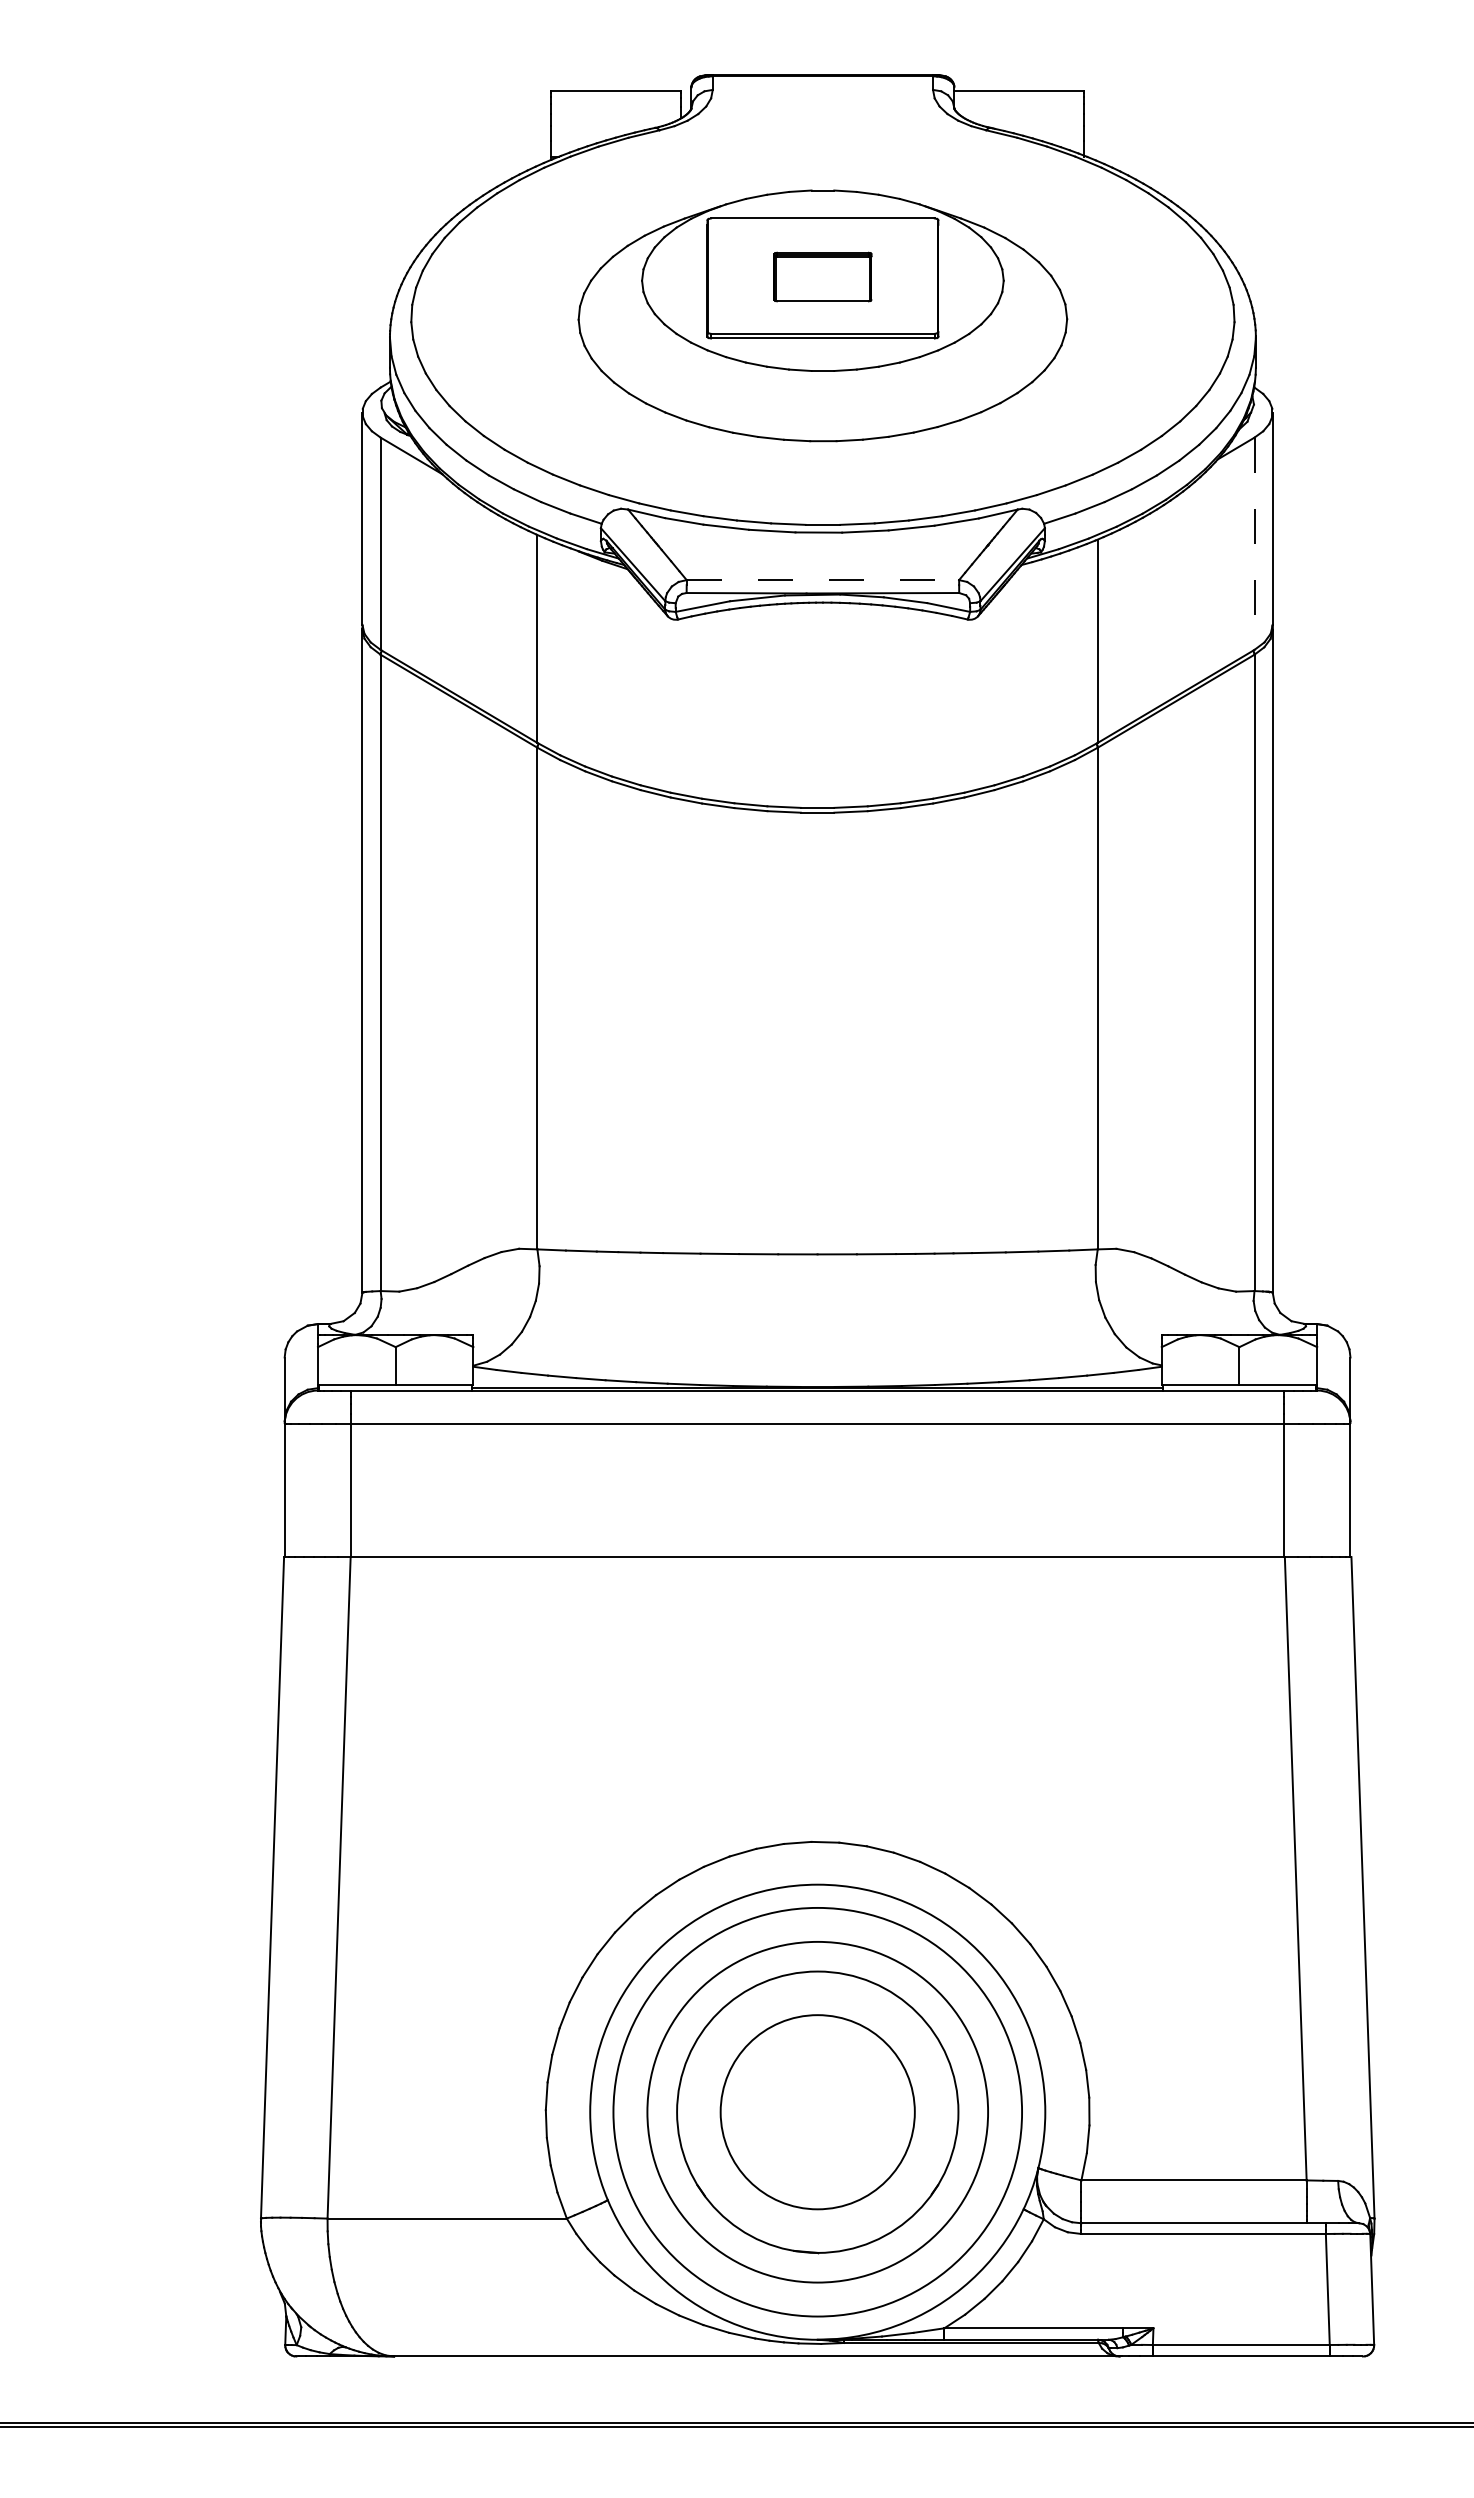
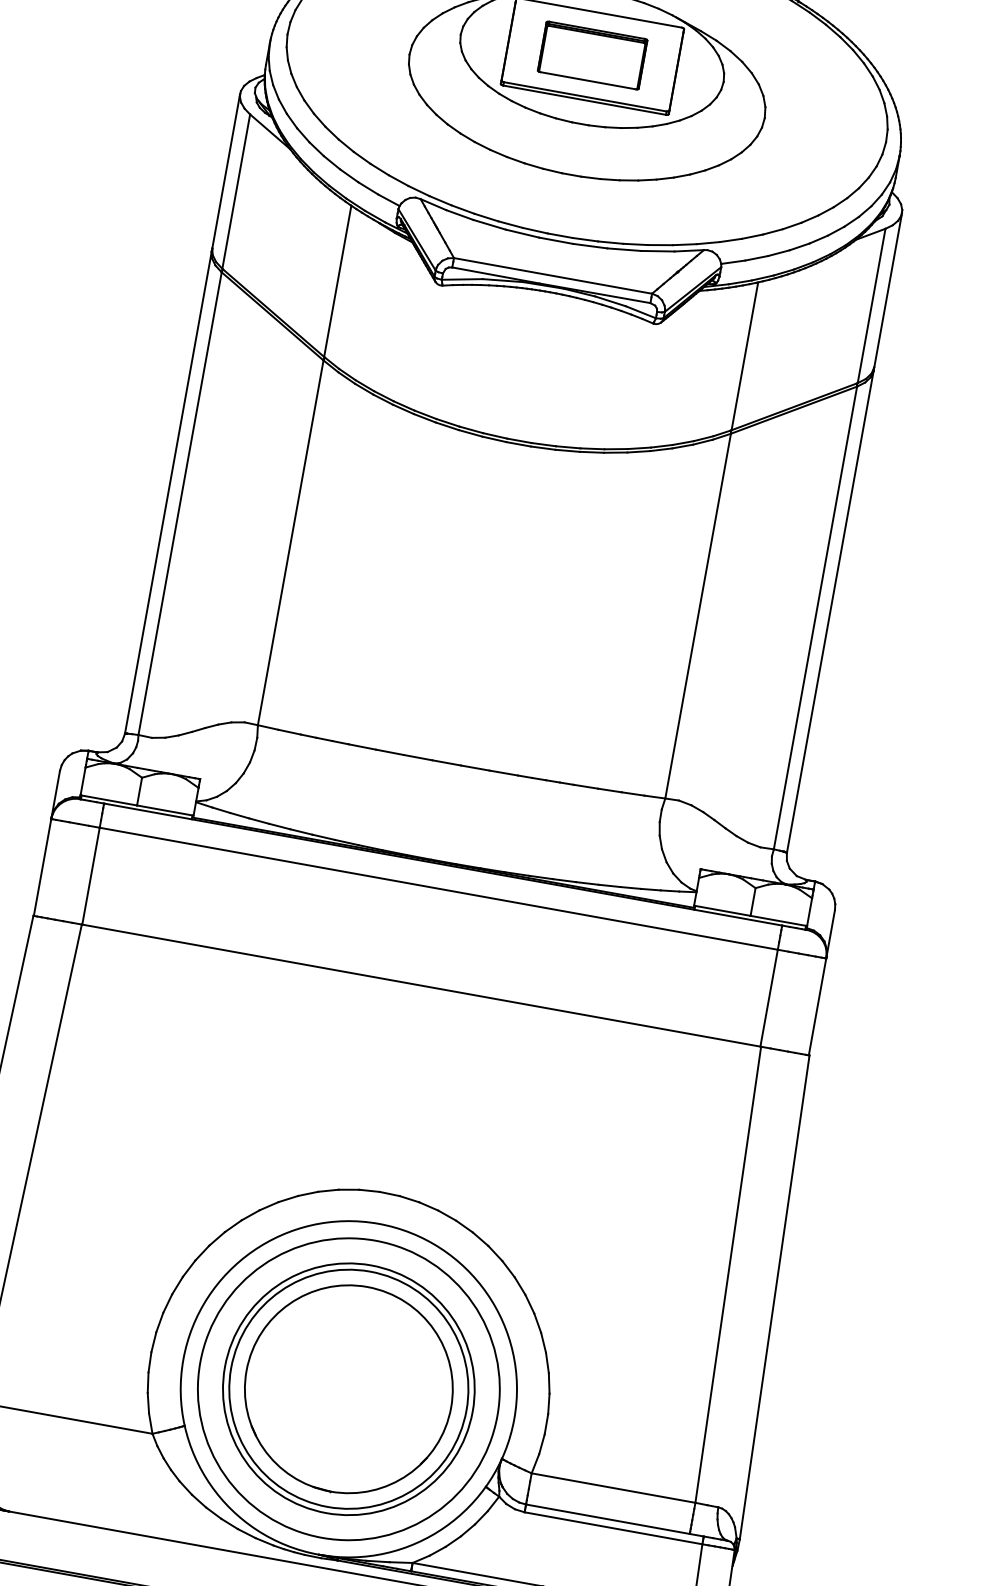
part: (822, 276) -> (592, 55), size x1.43
line: (1254, 544) -> (871, 306), dashed -> solid
line: (823, 580) -> (553, 276), dashed -> solid
circle: (817, 2112) -> (348, 1389), size x1.67

